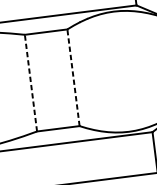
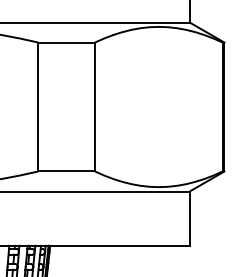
line: (73, 77) -> (94, 106), dashed -> solid
line: (31, 82) -> (38, 106), dashed -> solid

